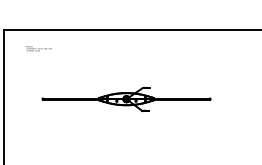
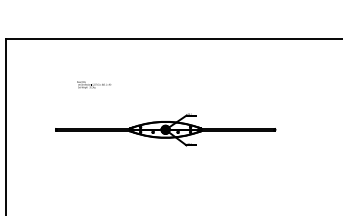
text: (38, 48) -> (93, 84), moved

